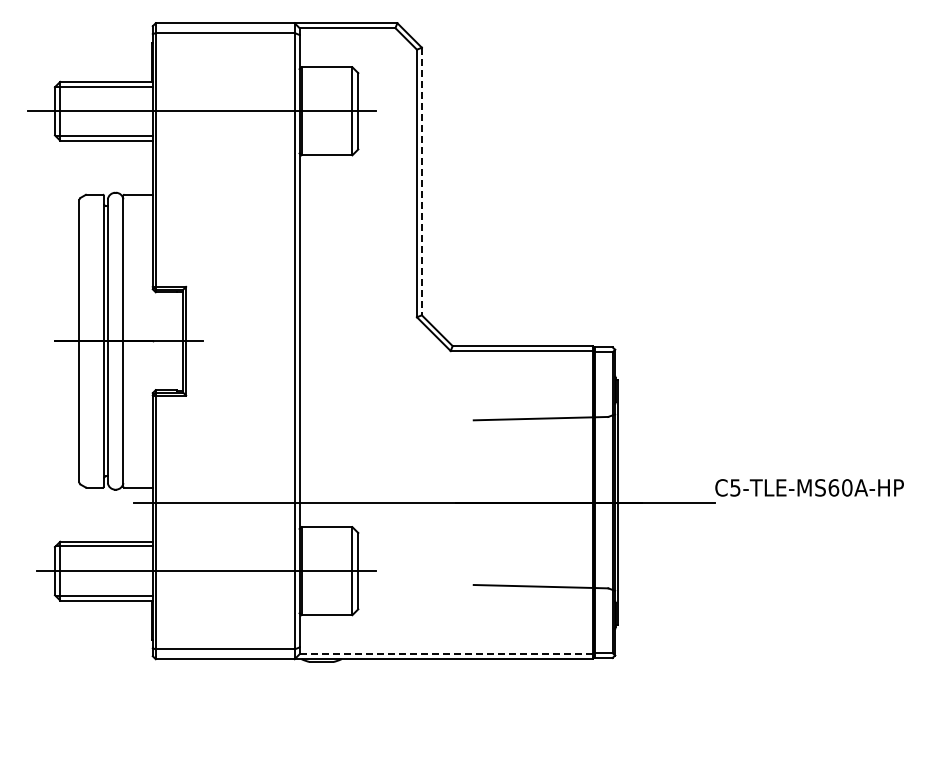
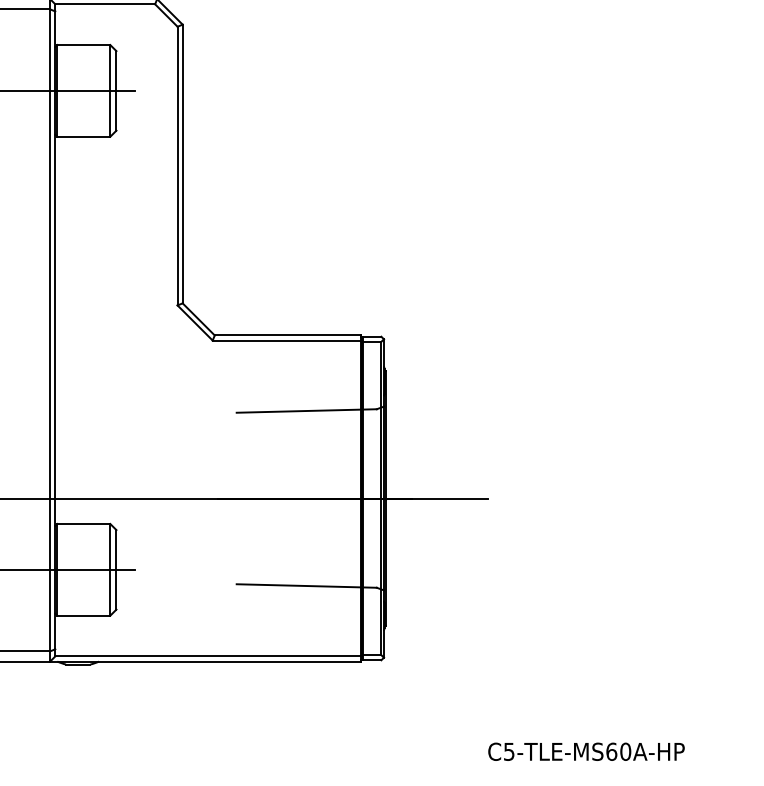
line: (421, 181) -> (182, 164), dashed -> solid
text: (809, 487) -> (586, 751), moved
line: (446, 654) -> (208, 656), dashed -> solid

